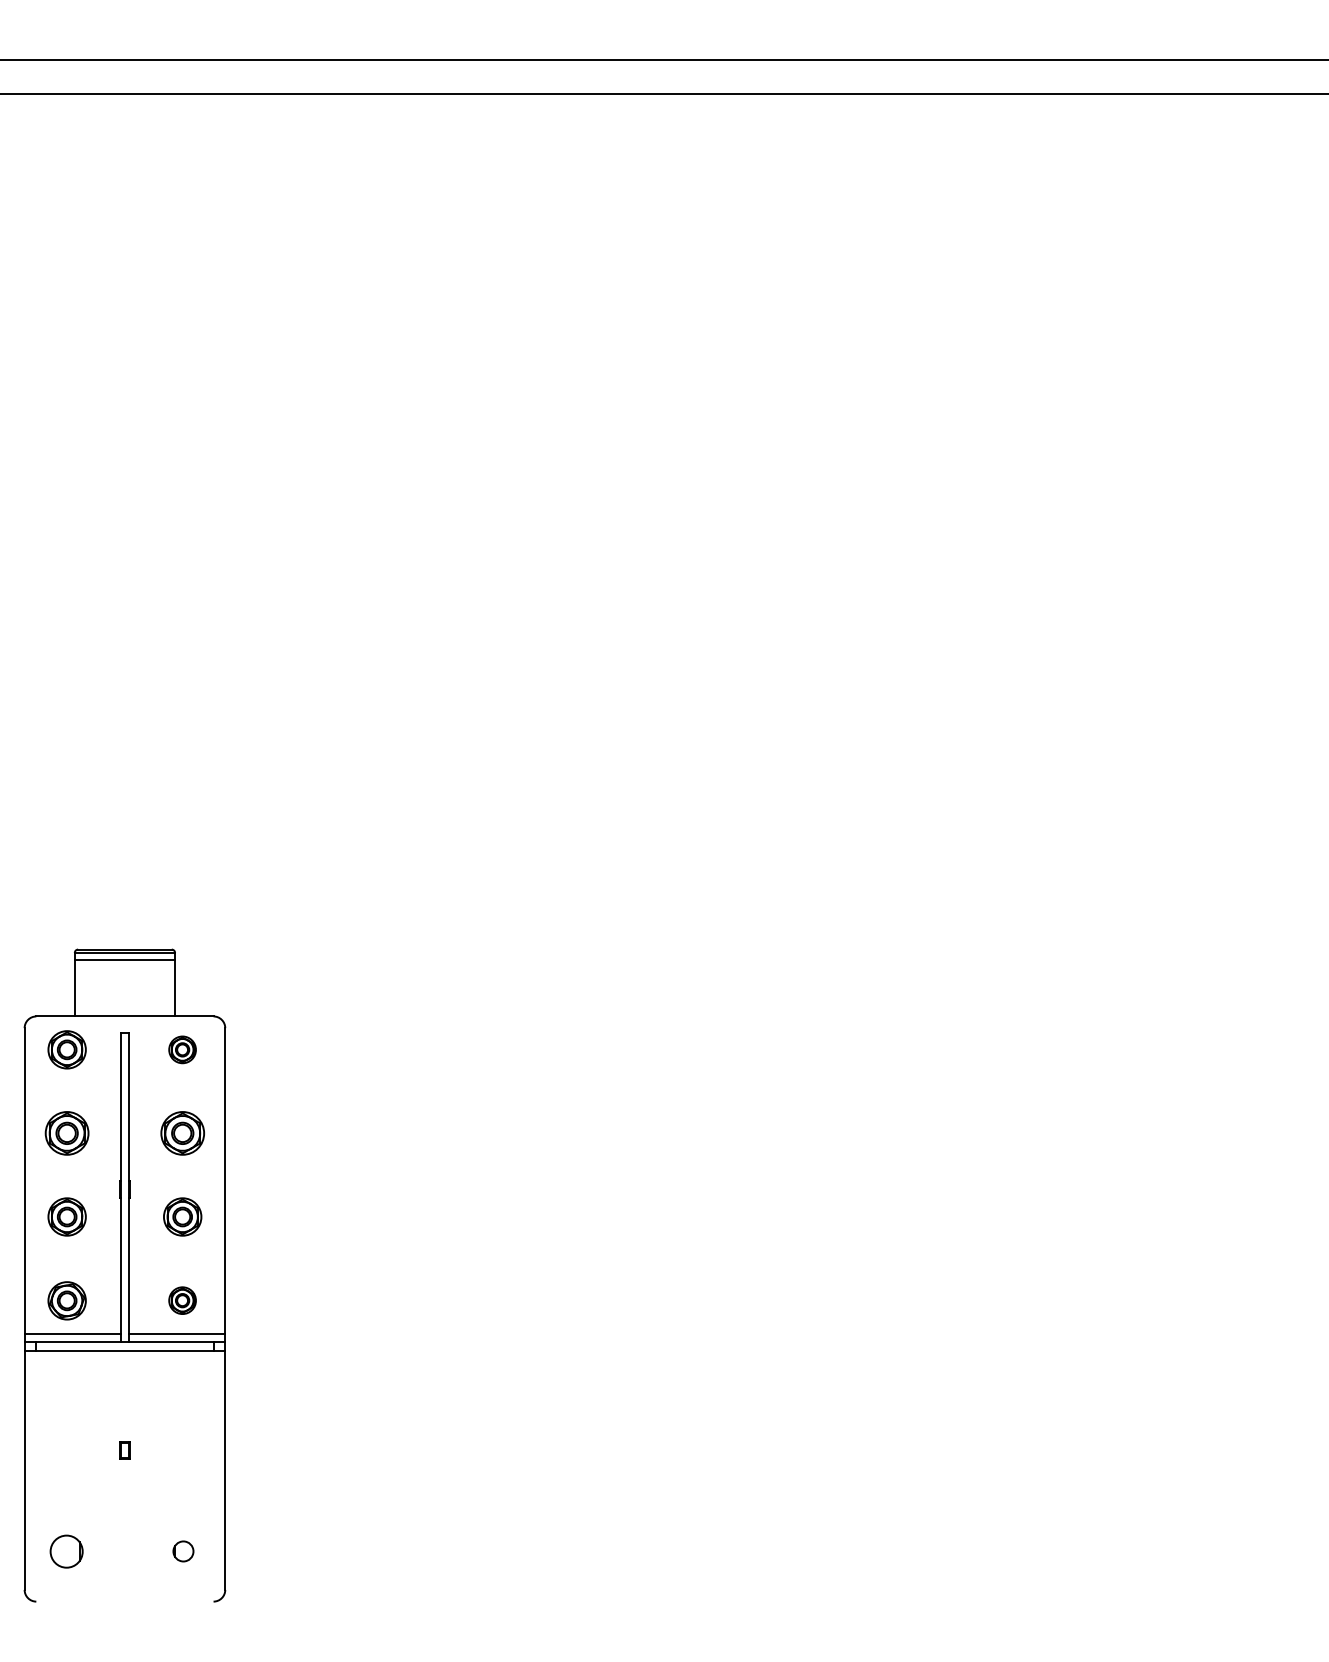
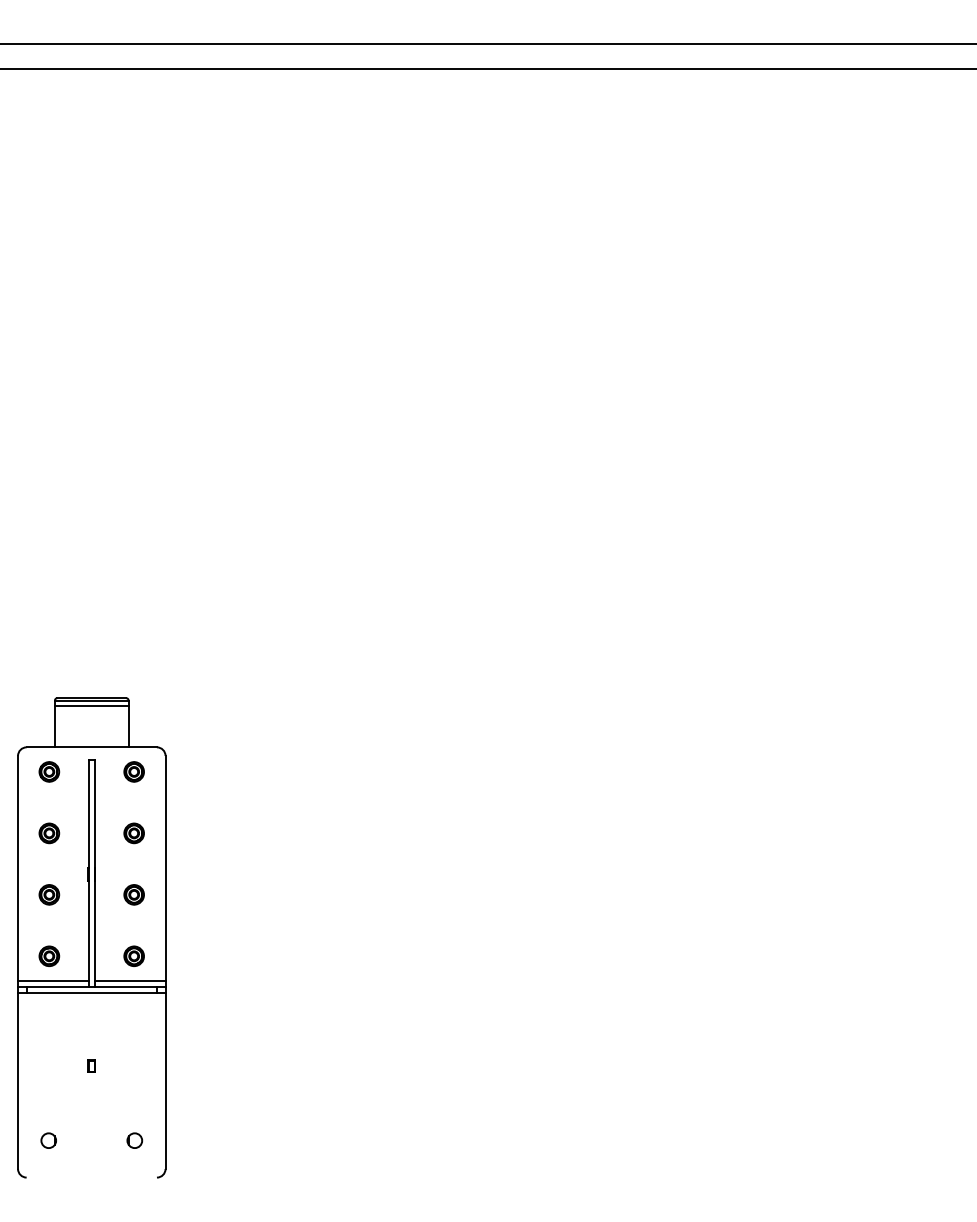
part: (67, 1049) -> (49, 771), size x0.71
part: (67, 1133) -> (49, 833), size x0.62
part: (181, 1133) -> (133, 833), size x0.62
part: (67, 1216) -> (49, 894), size x0.71
part: (181, 1216) -> (133, 894), size x0.71
part: (67, 1299) -> (49, 955), size x0.71
circle: (66, 1551) -> (48, 1140), size x0.62

